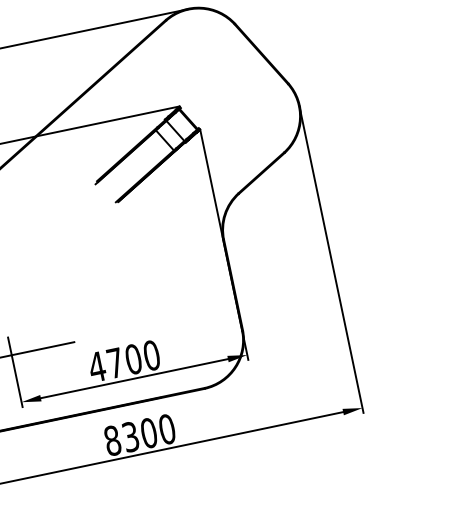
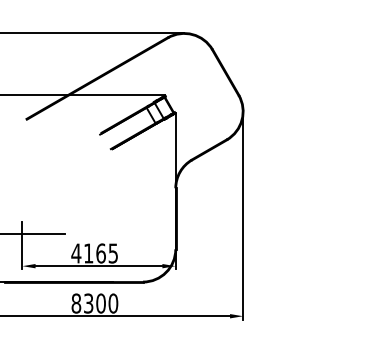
text: (134, 359) -> (101, 253), 4700 -> 4165

